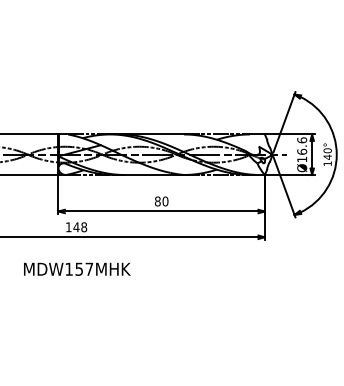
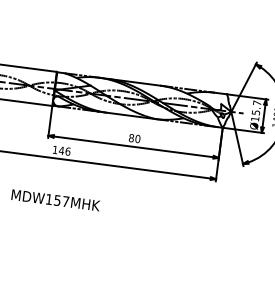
text: (302, 145) -> (256, 107), Ø16.6 -> Ø15.7
text: (84, 226) -> (68, 150), 148 -> 146
text: (77, 268) -> (56, 199), moved

